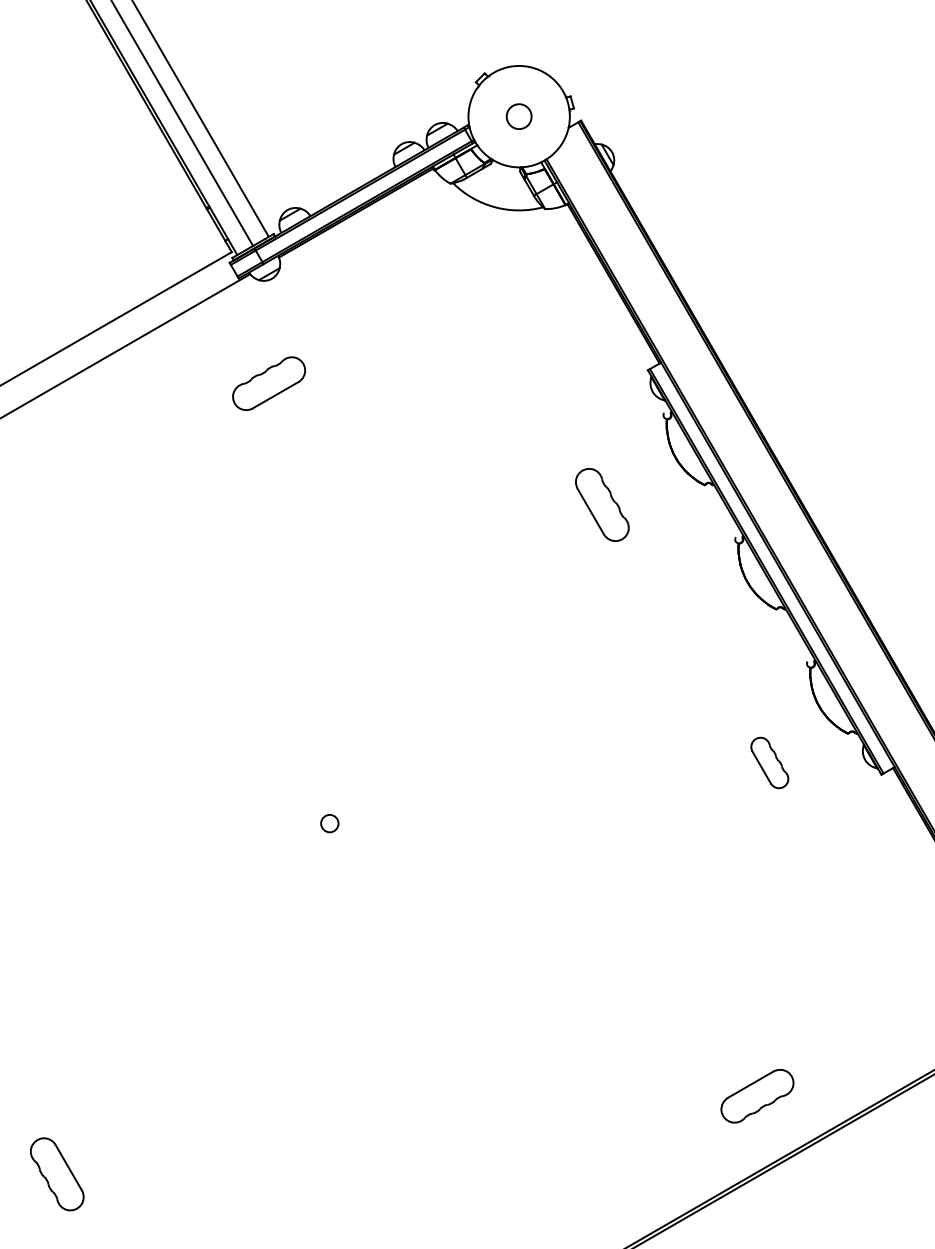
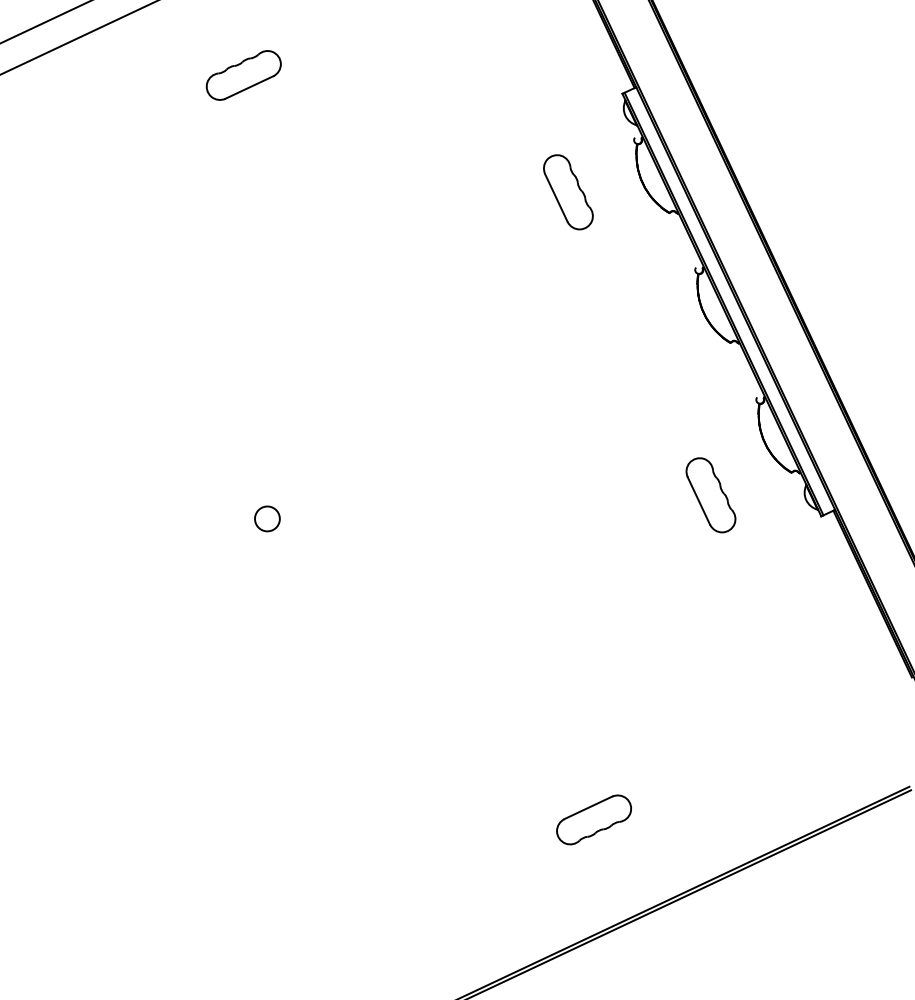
part: (602, 504) -> (568, 191), moved
part: (769, 762) -> (710, 494), size x1.43
circle: (329, 823) -> (267, 518), size x1.43
part: (757, 1095) -> (594, 819), moved

